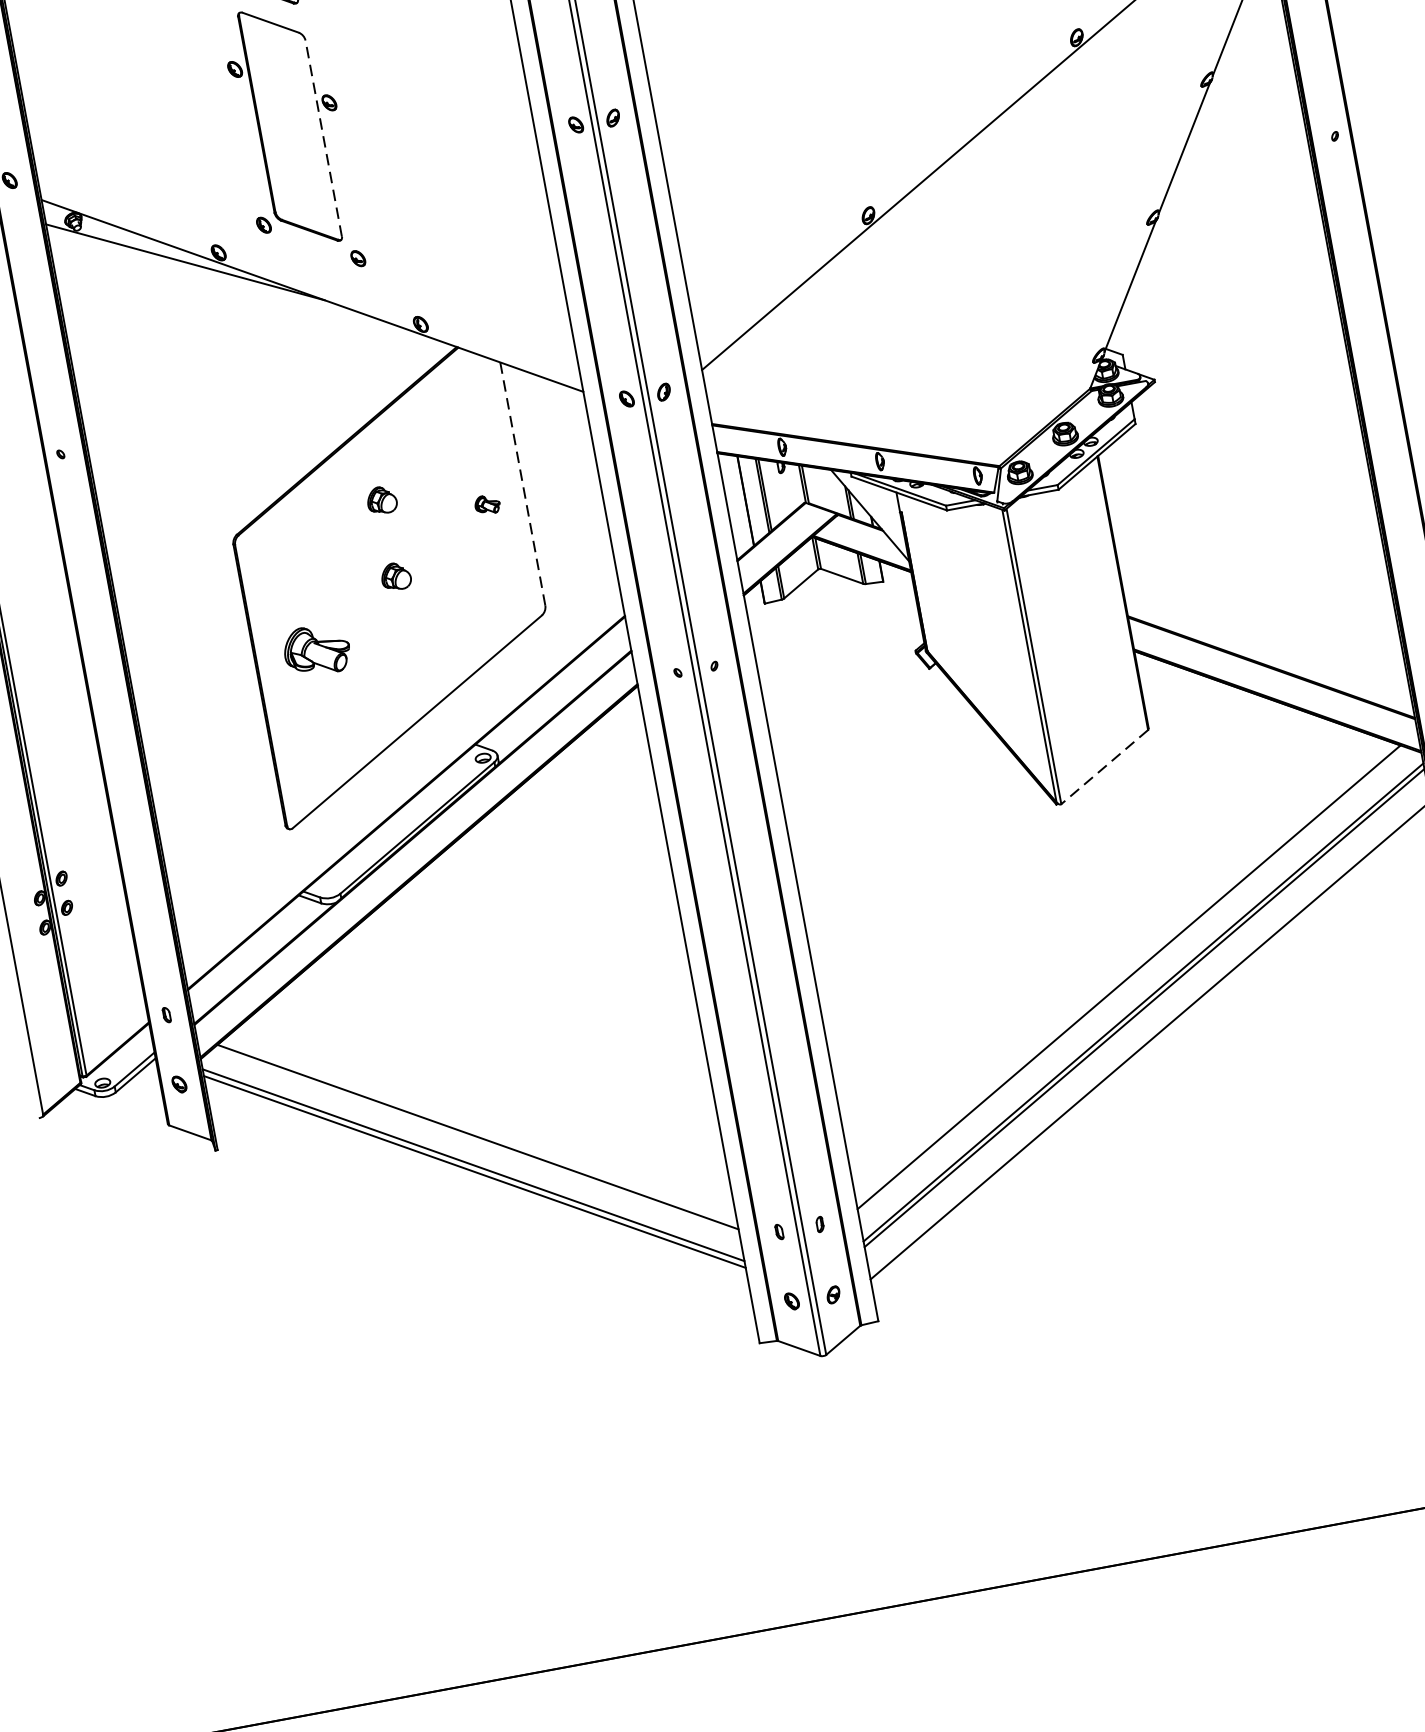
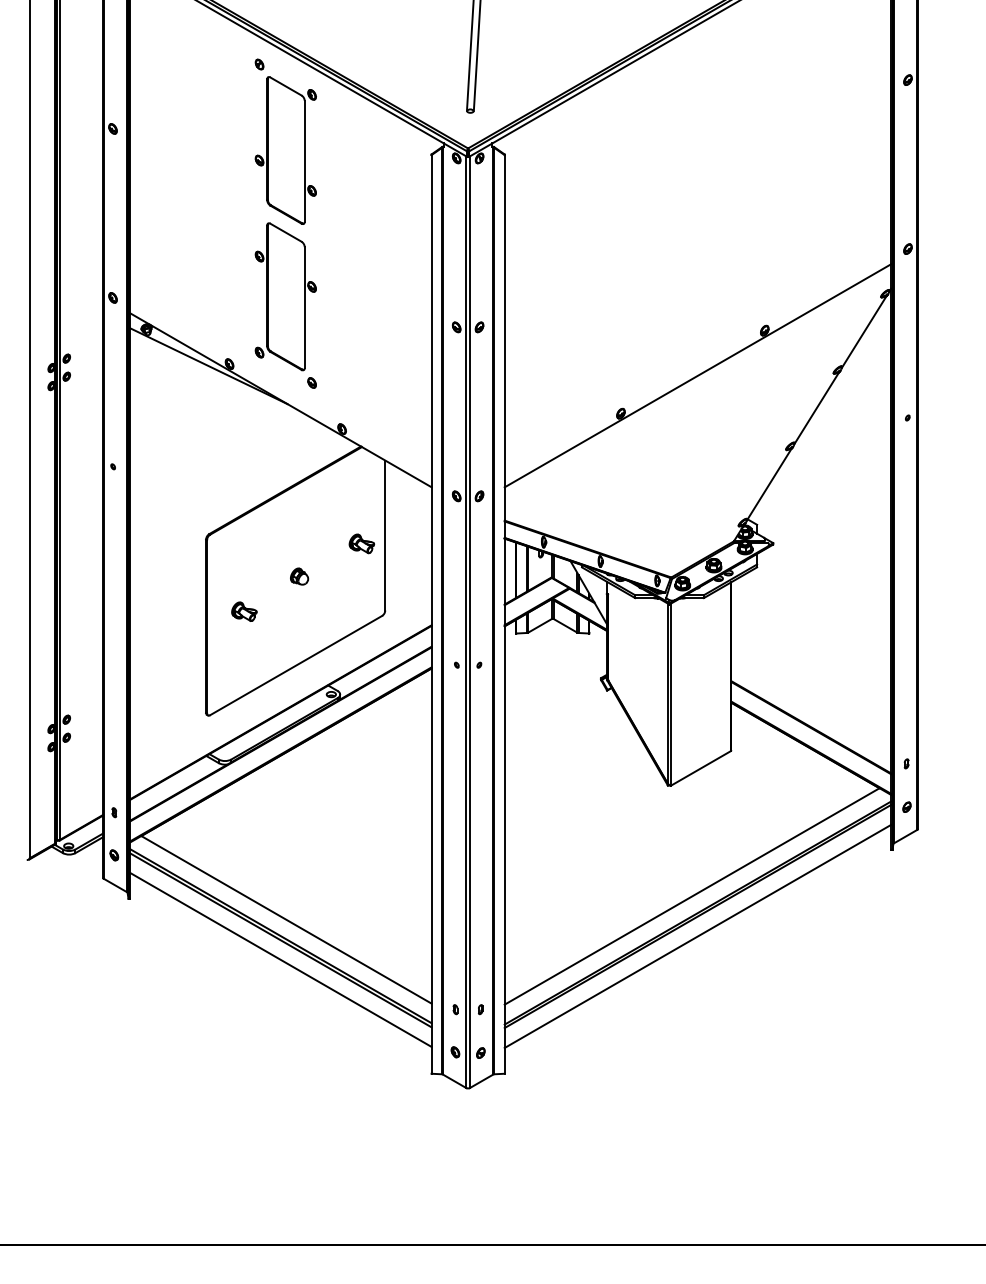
line: (323, 138) -> (304, 307), dashed -> solid
line: (523, 485) -> (385, 536), dashed -> solid
part: (381, 500) -> (299, 529), removed
part: (486, 504) -> (361, 543), size x1.67
part: (317, 649) -> (244, 611), size x0.62
line: (1104, 767) -> (700, 768), dashed -> solid
line: (480, 1203) -> (280, 959), added

